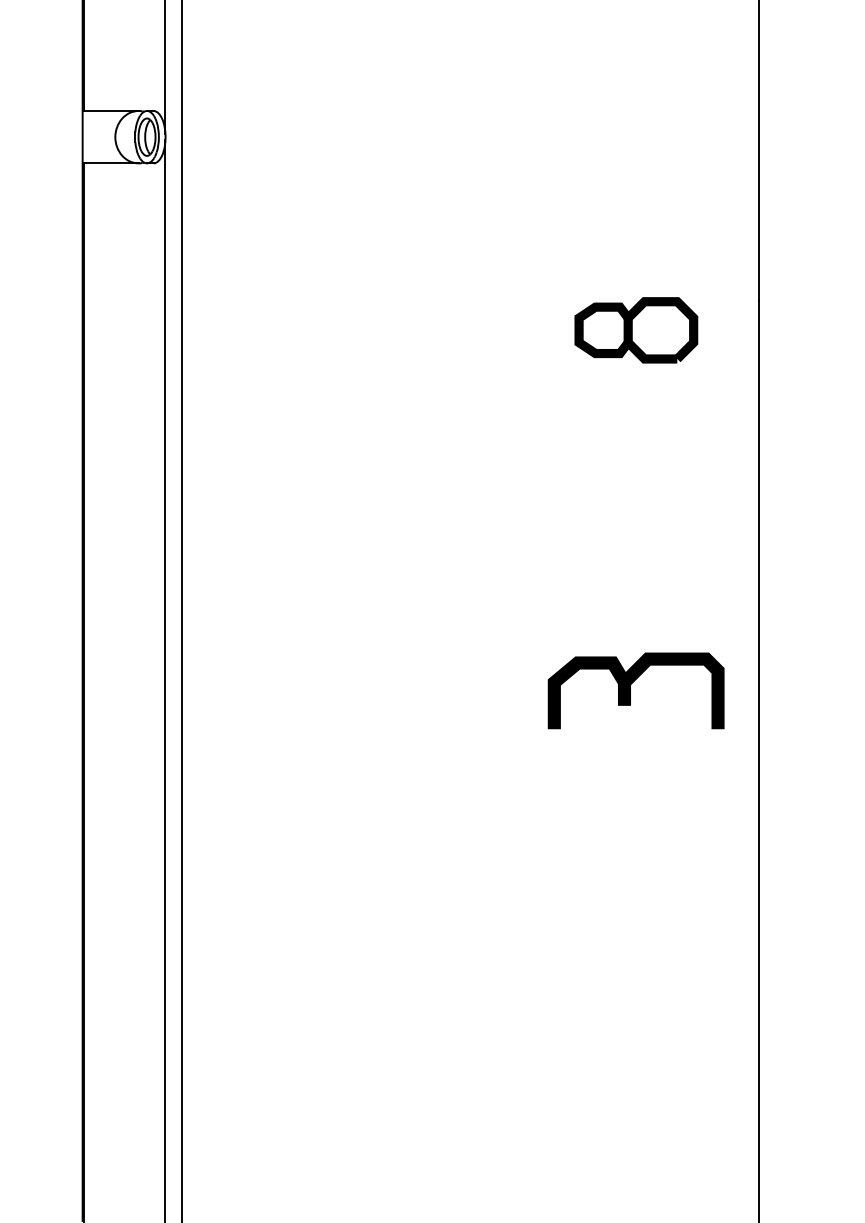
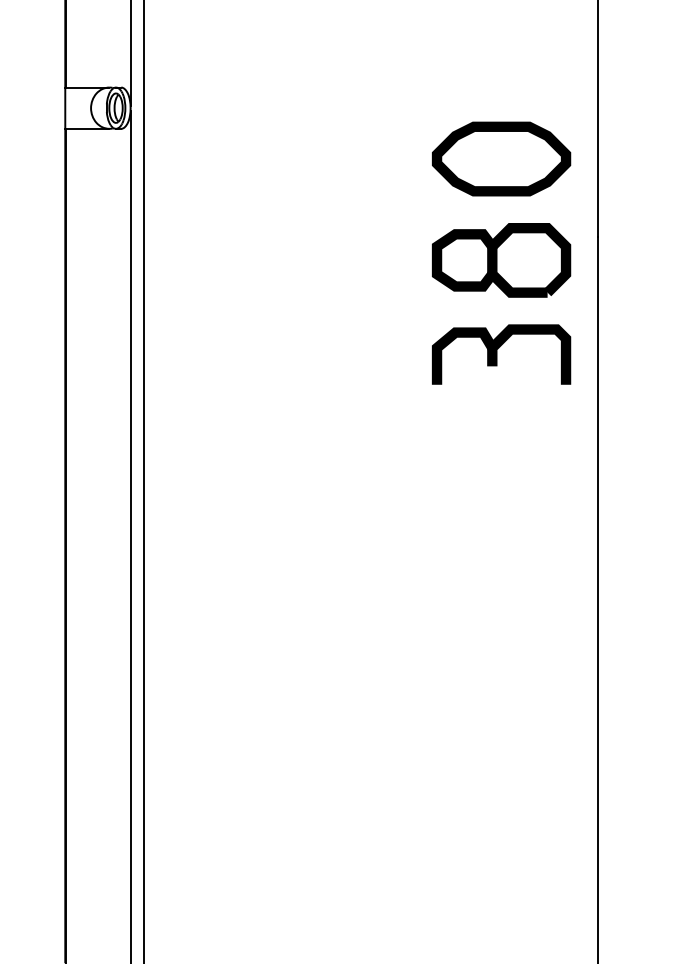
part: (636, 201) -> (501, 158), added
part: (636, 330) -> (501, 260), size x1.43
part: (636, 690) -> (501, 354), moved

